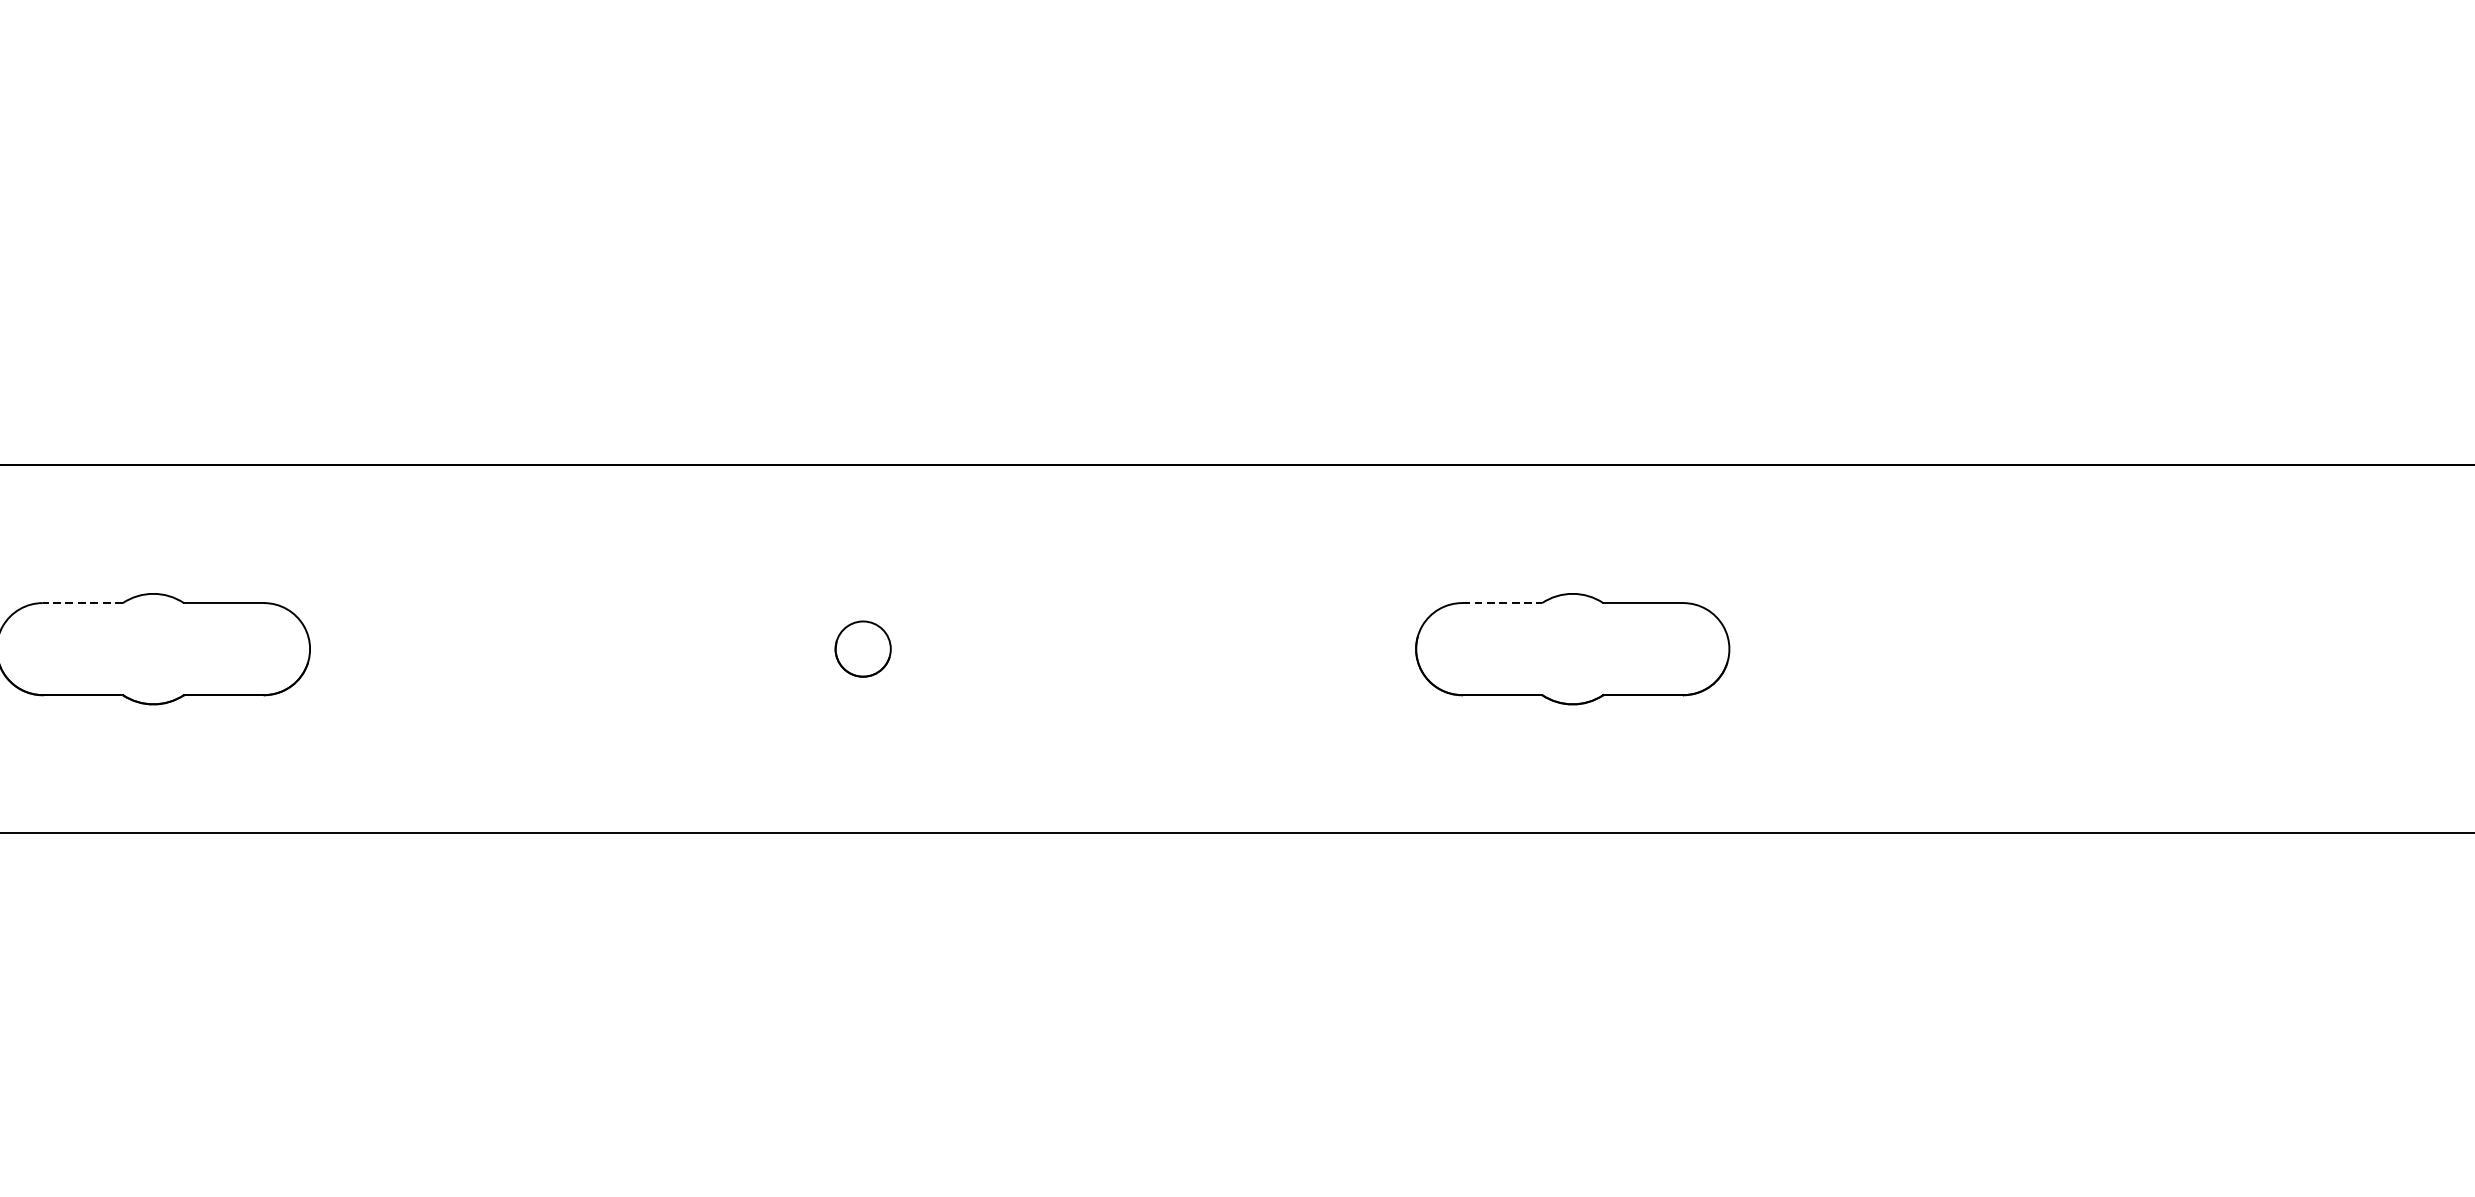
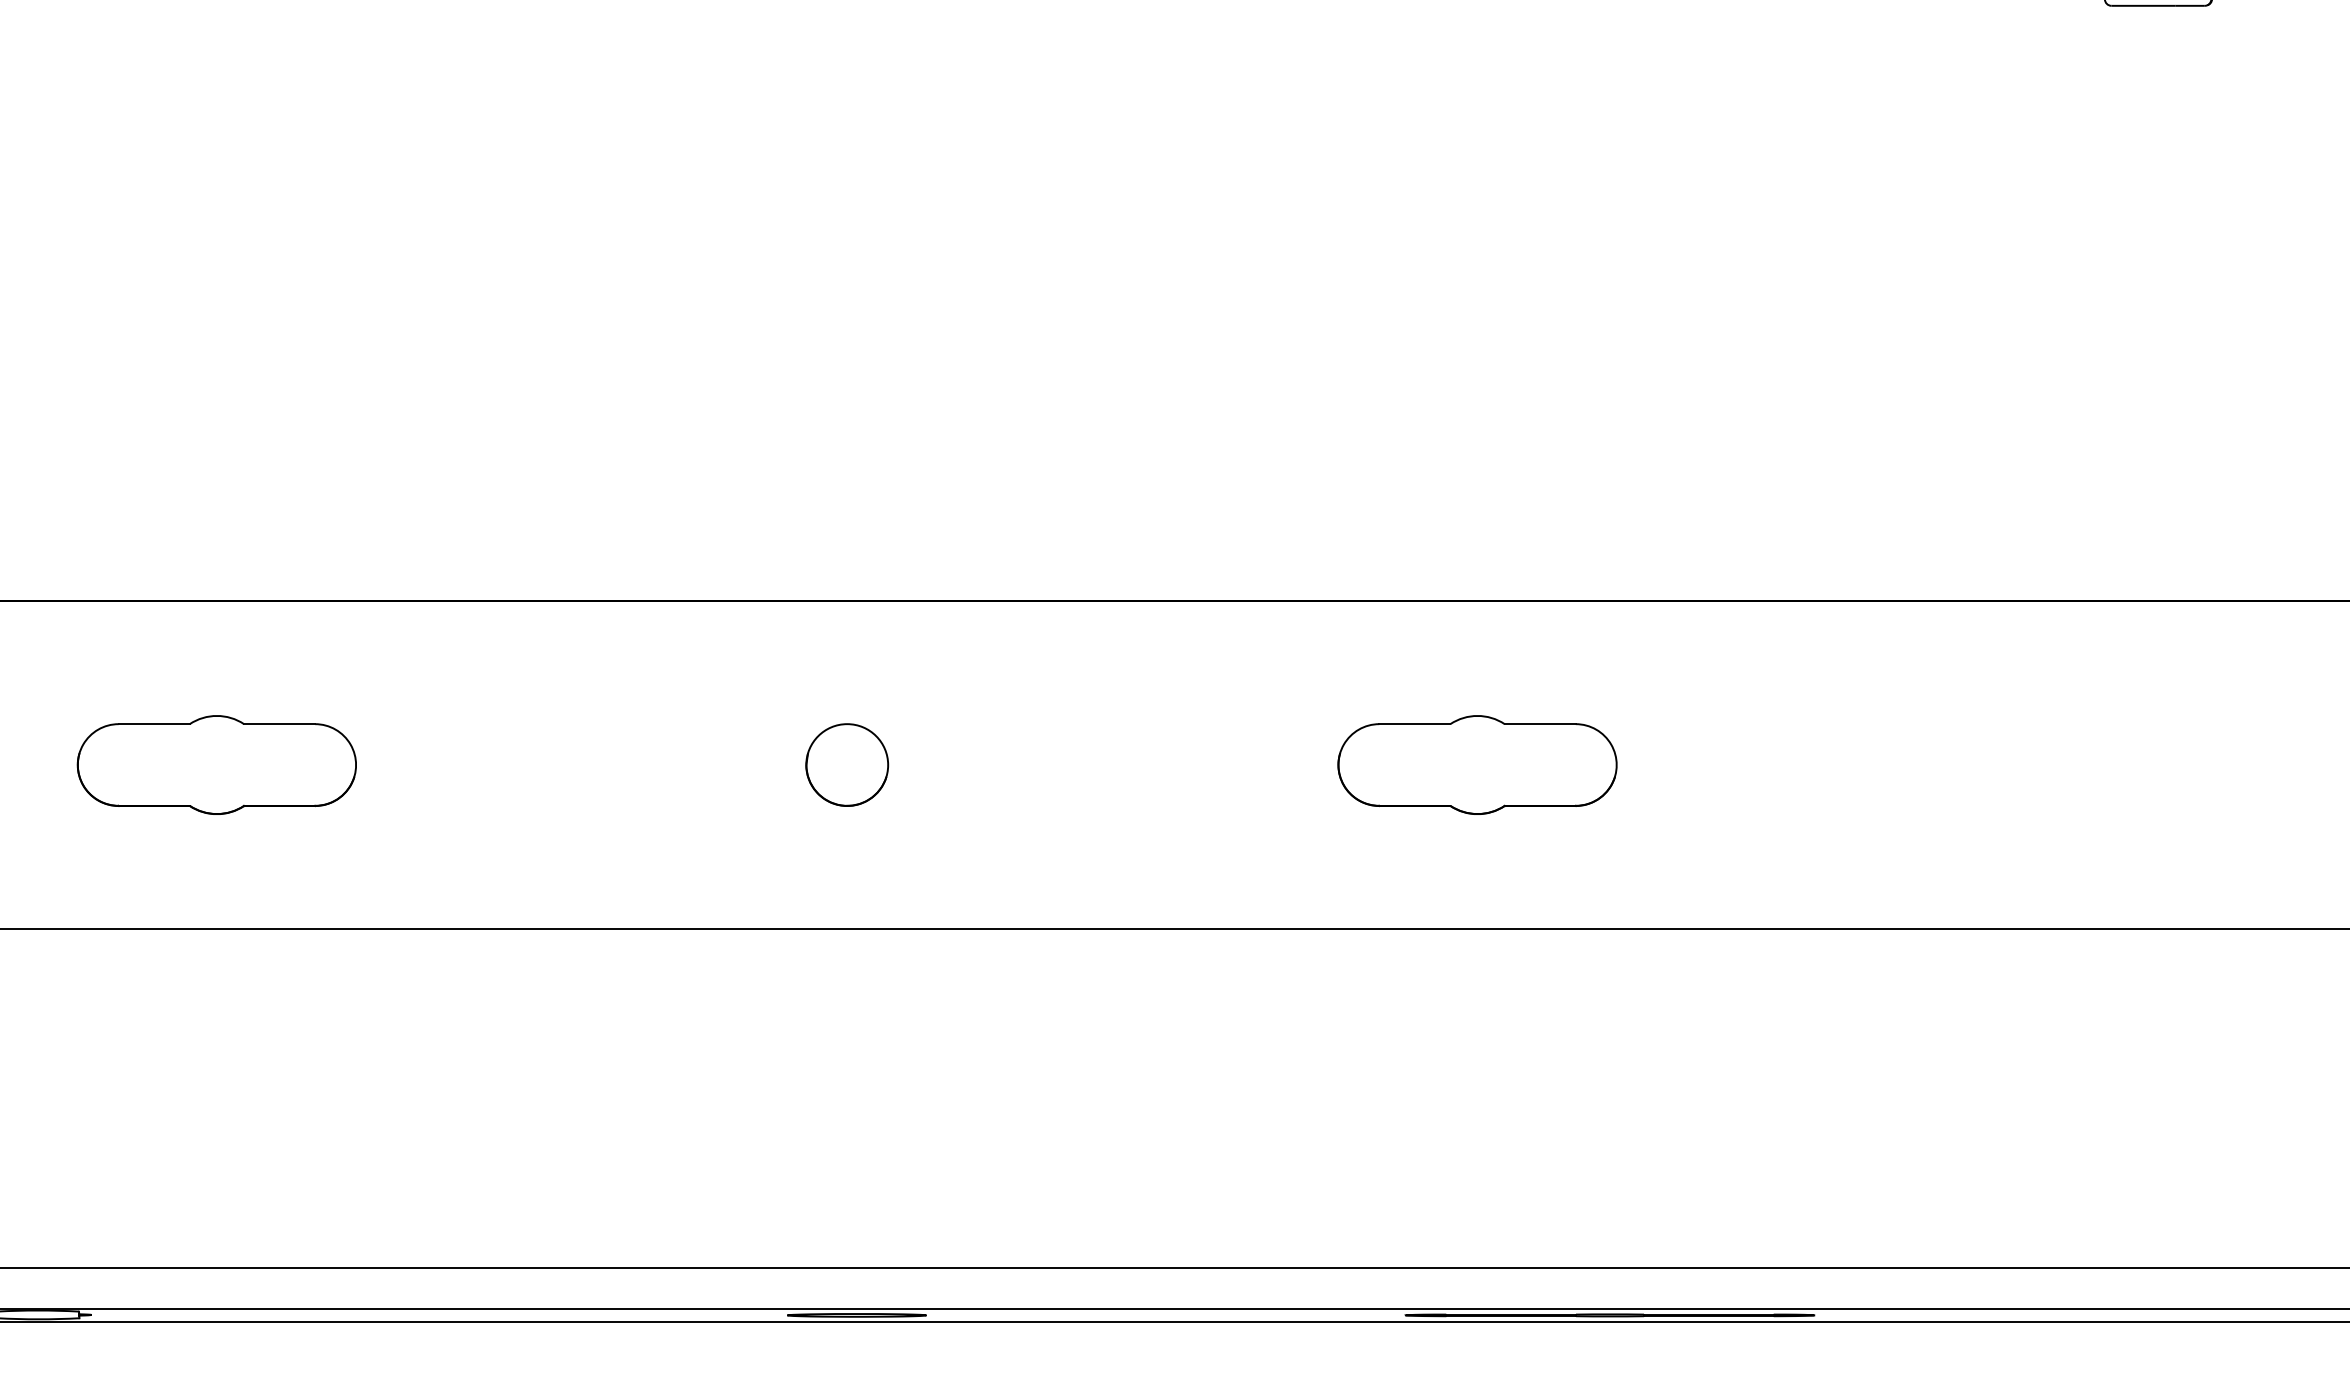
line: (83, 603) -> (154, 724), dashed -> solid
line: (1501, 603) -> (1414, 724), dashed -> solid
part: (863, 648) -> (847, 764), size x1.67

